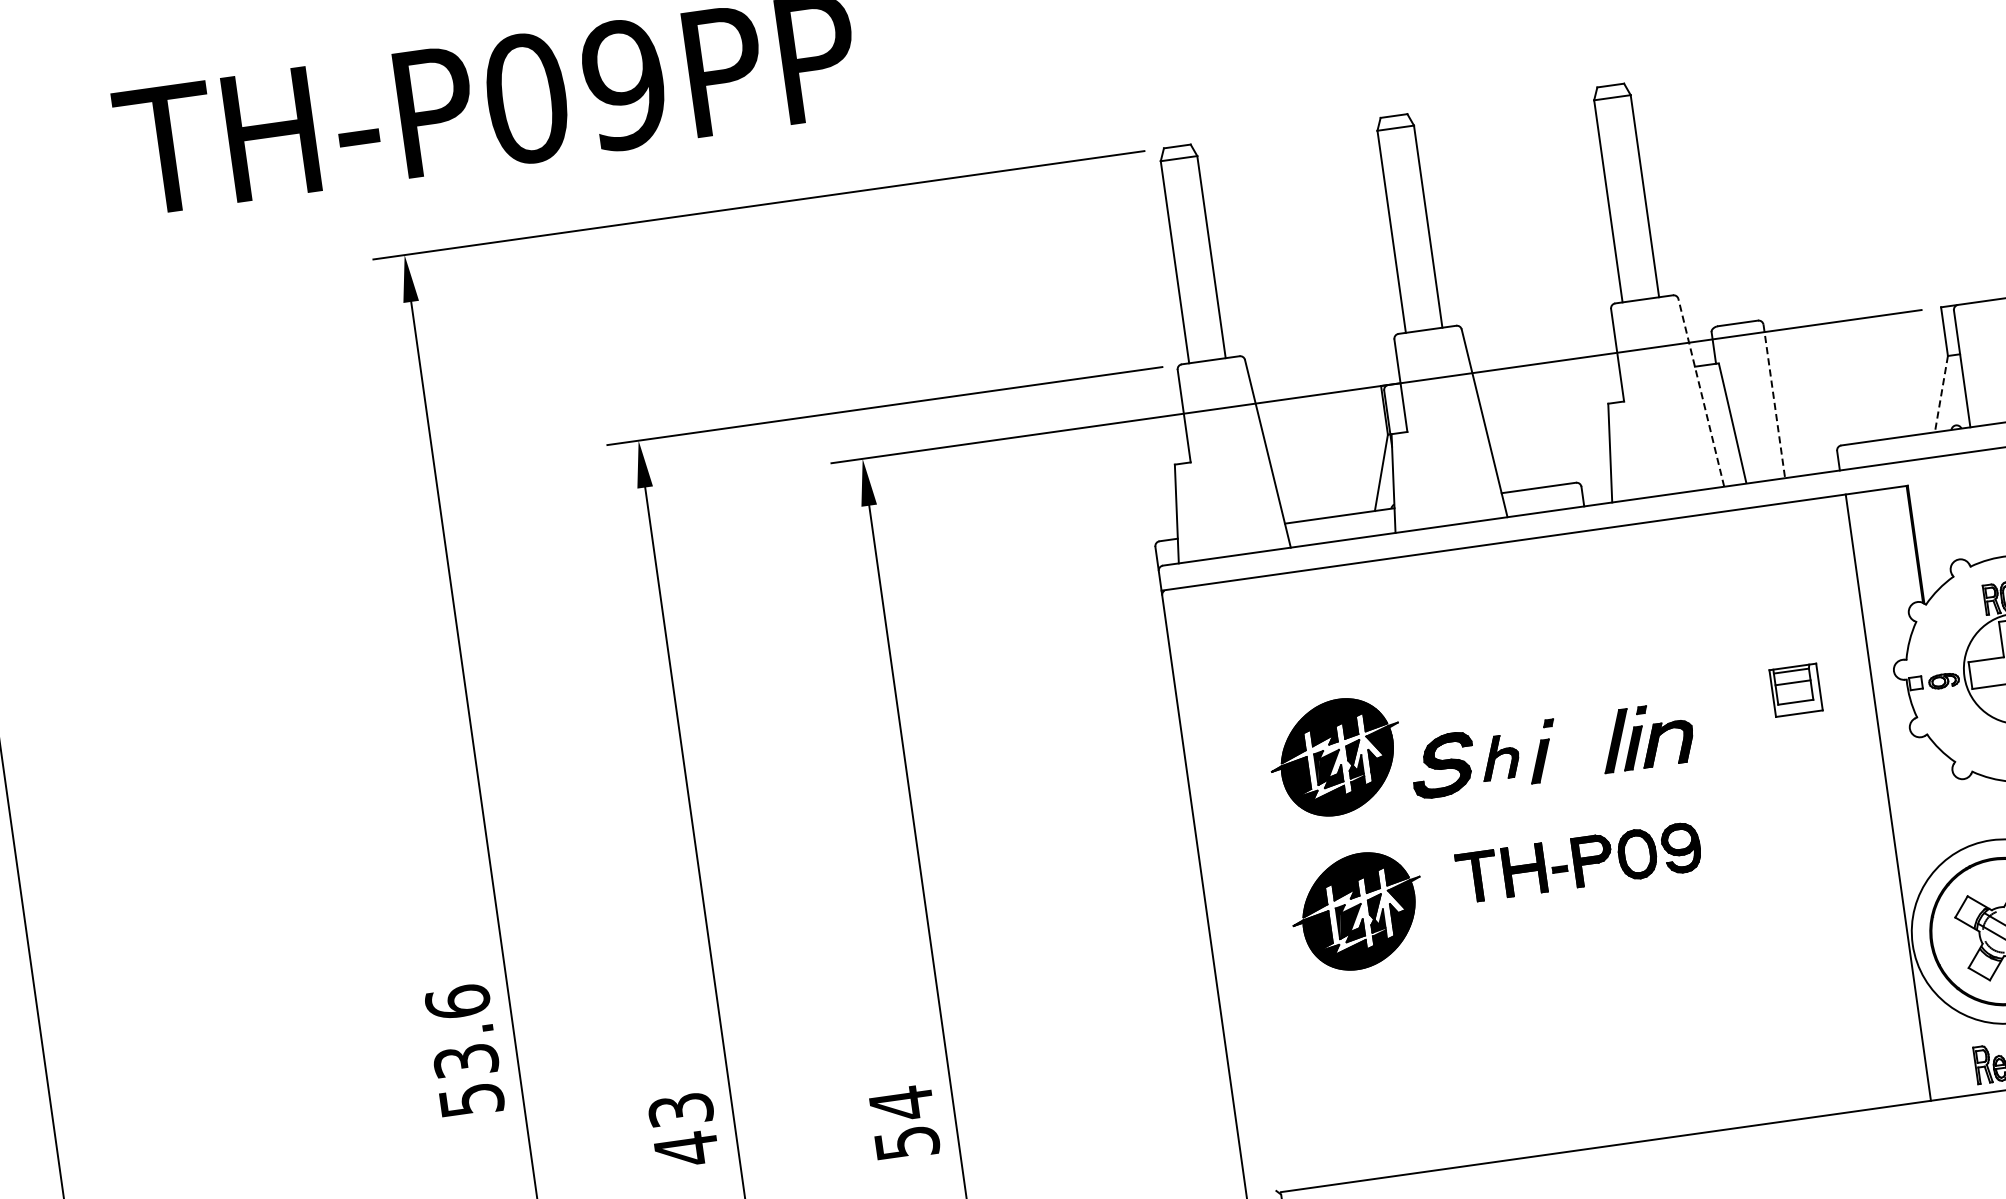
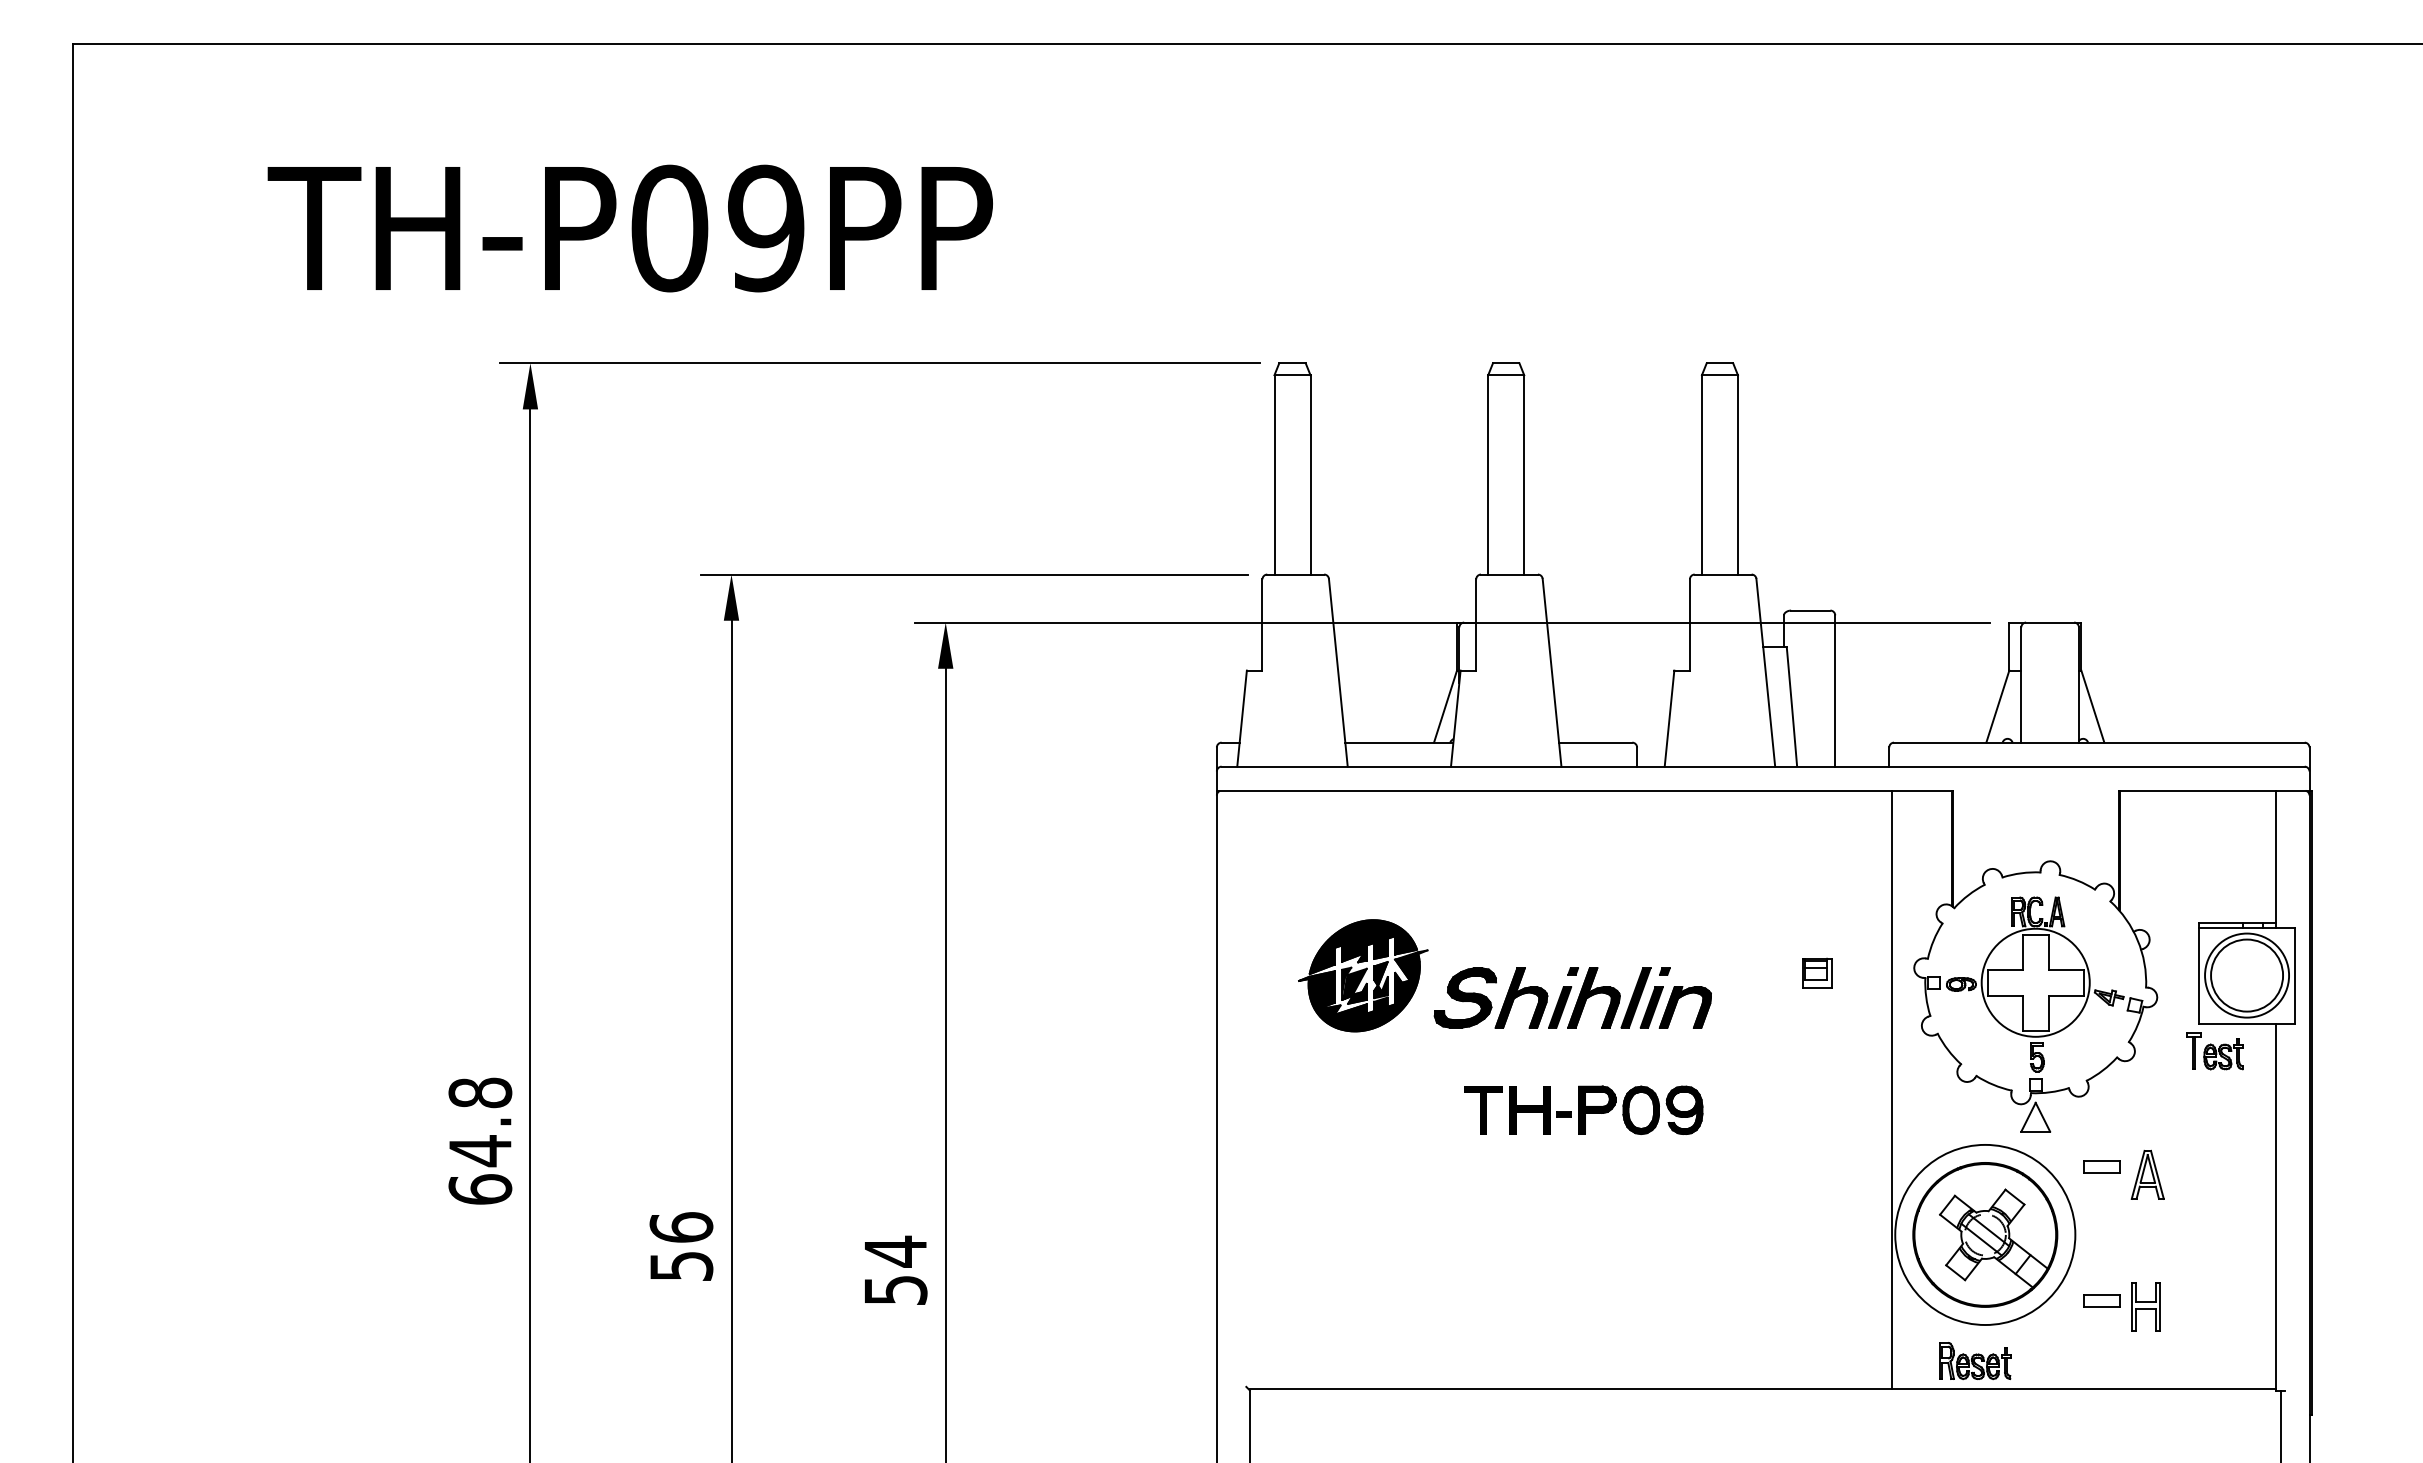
line: (1700, 392) -> (1765, 672), dashed -> solid
line: (1941, 394) -> (1997, 706), dashed -> solid
line: (1774, 401) -> (1835, 691), dashed -> solid
part: (1796, 689) -> (1817, 972), size x0.62
part: (1572, 746) -> (1593, 997), added
part: (1499, 756) -> (1521, 997), size x1.43
part: (1358, 911) -> (1363, 1127), removed
text: (464, 1050) -> (480, 1140), 53.6 -> 64.8
text: (683, 1130) -> (681, 1247), 43 -> 56

